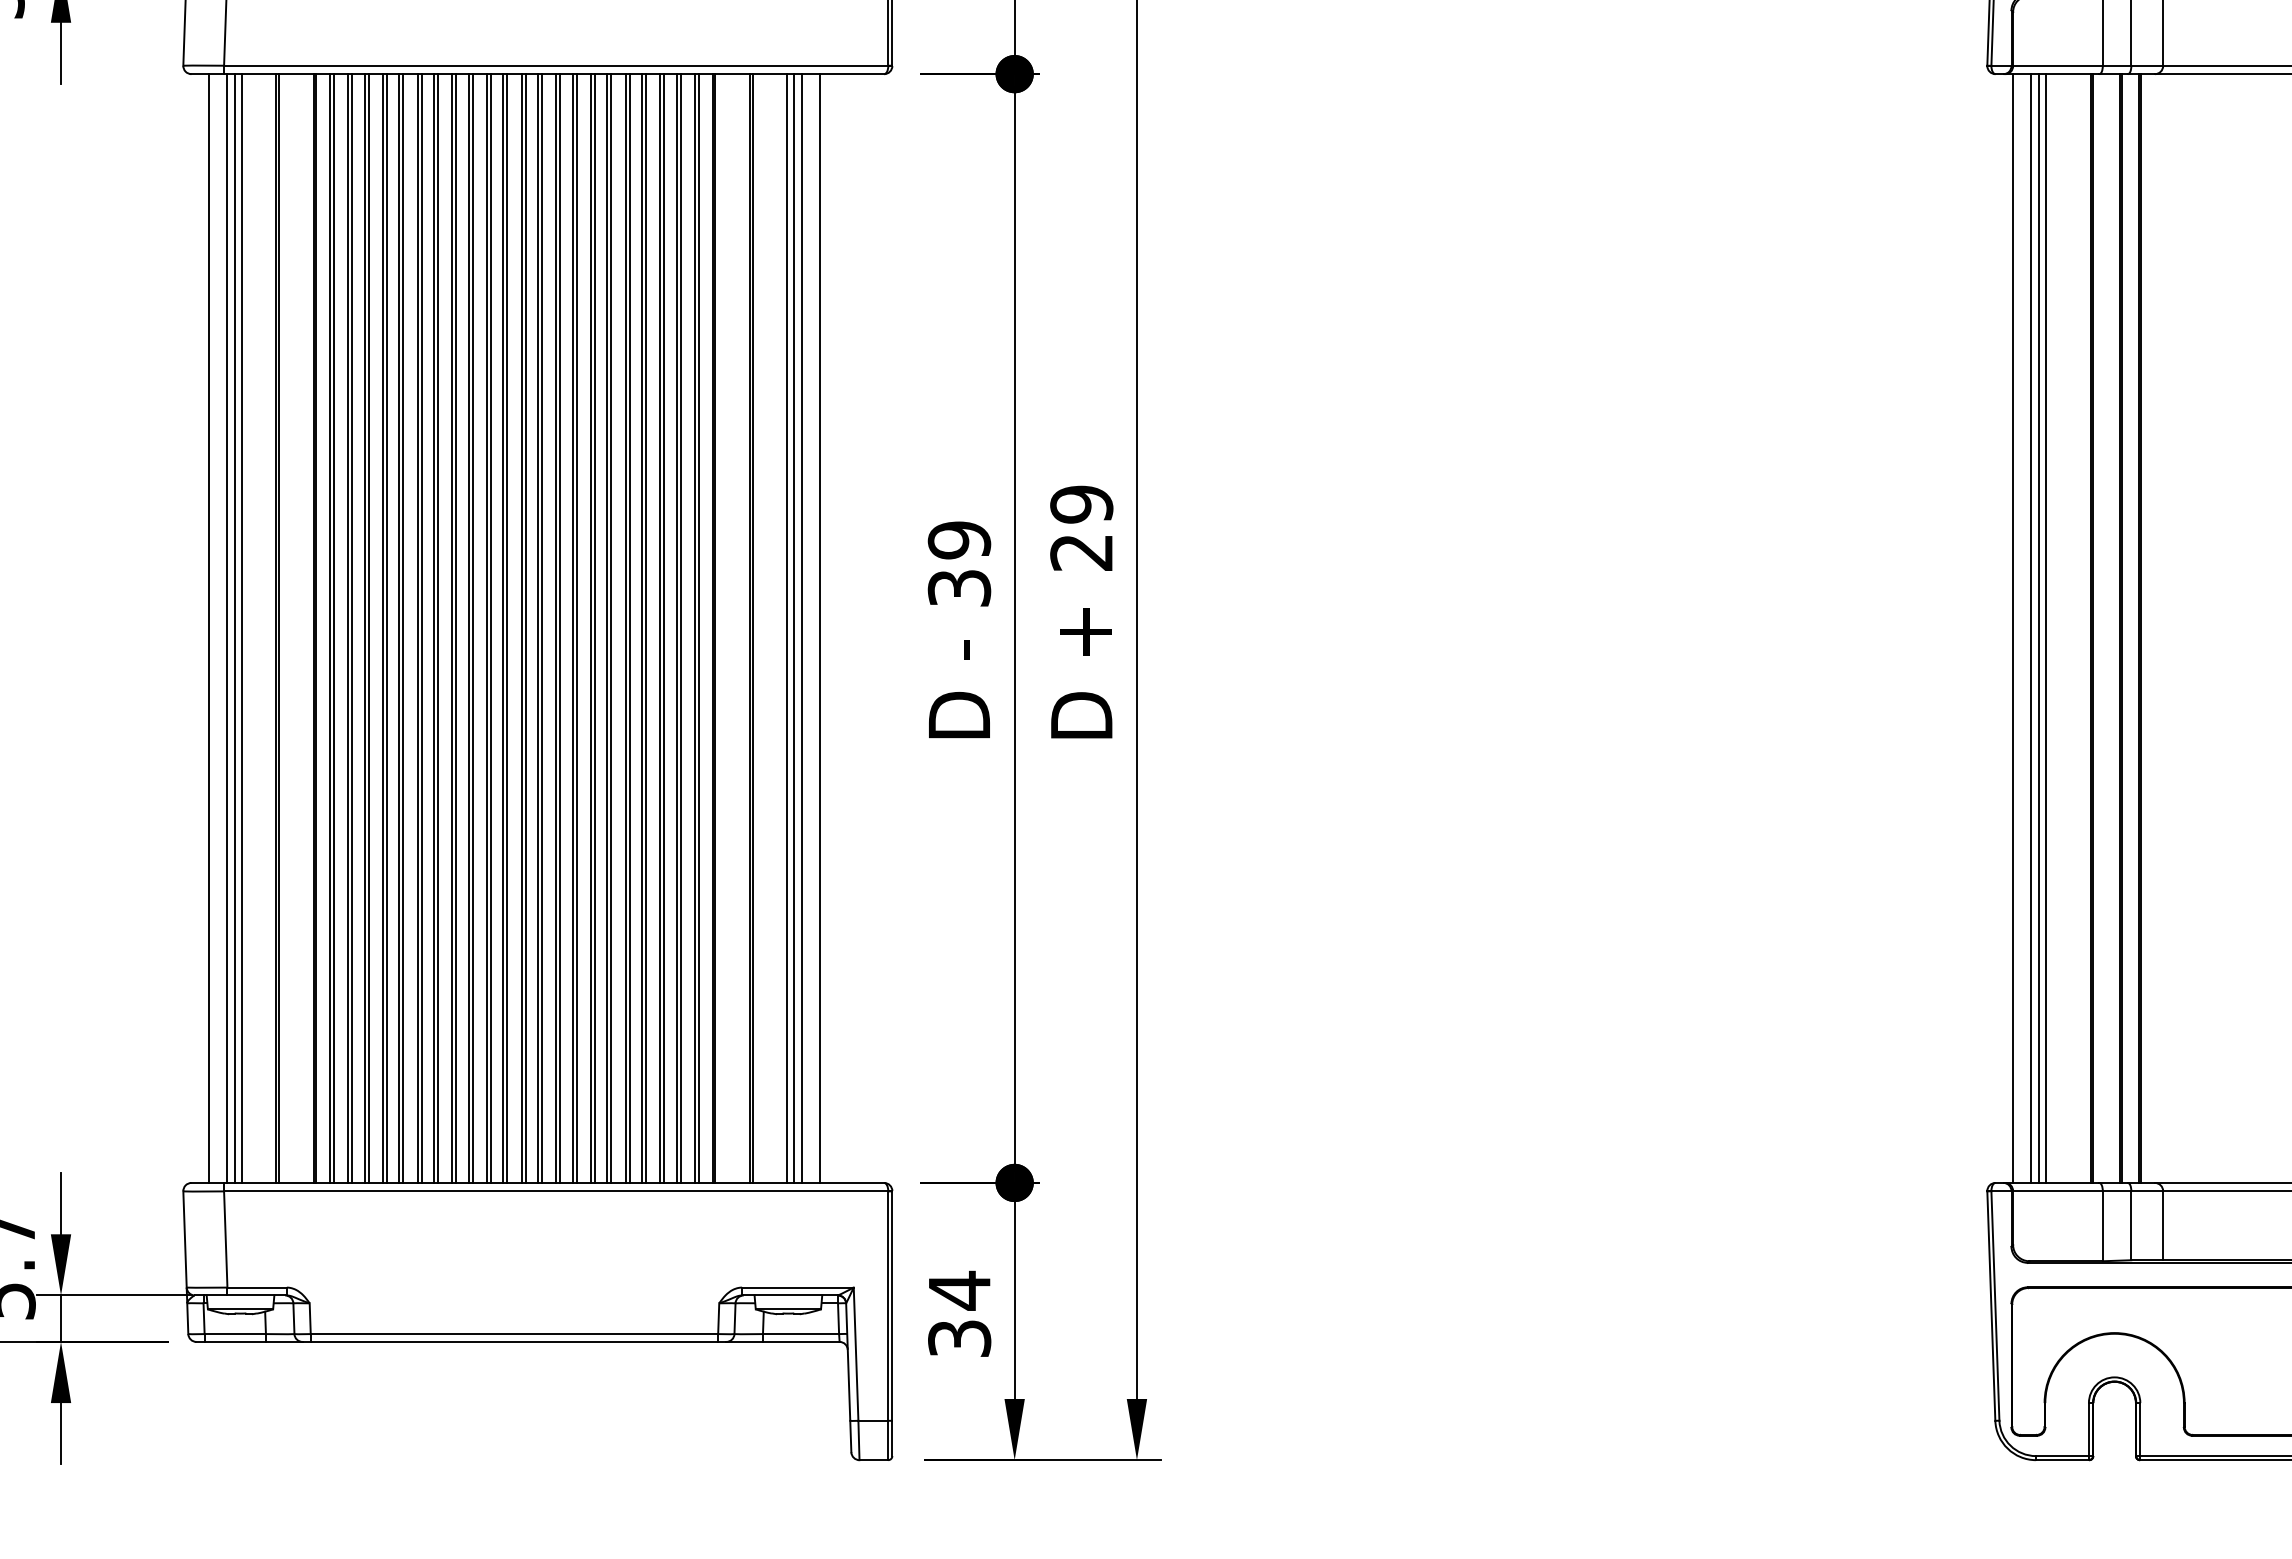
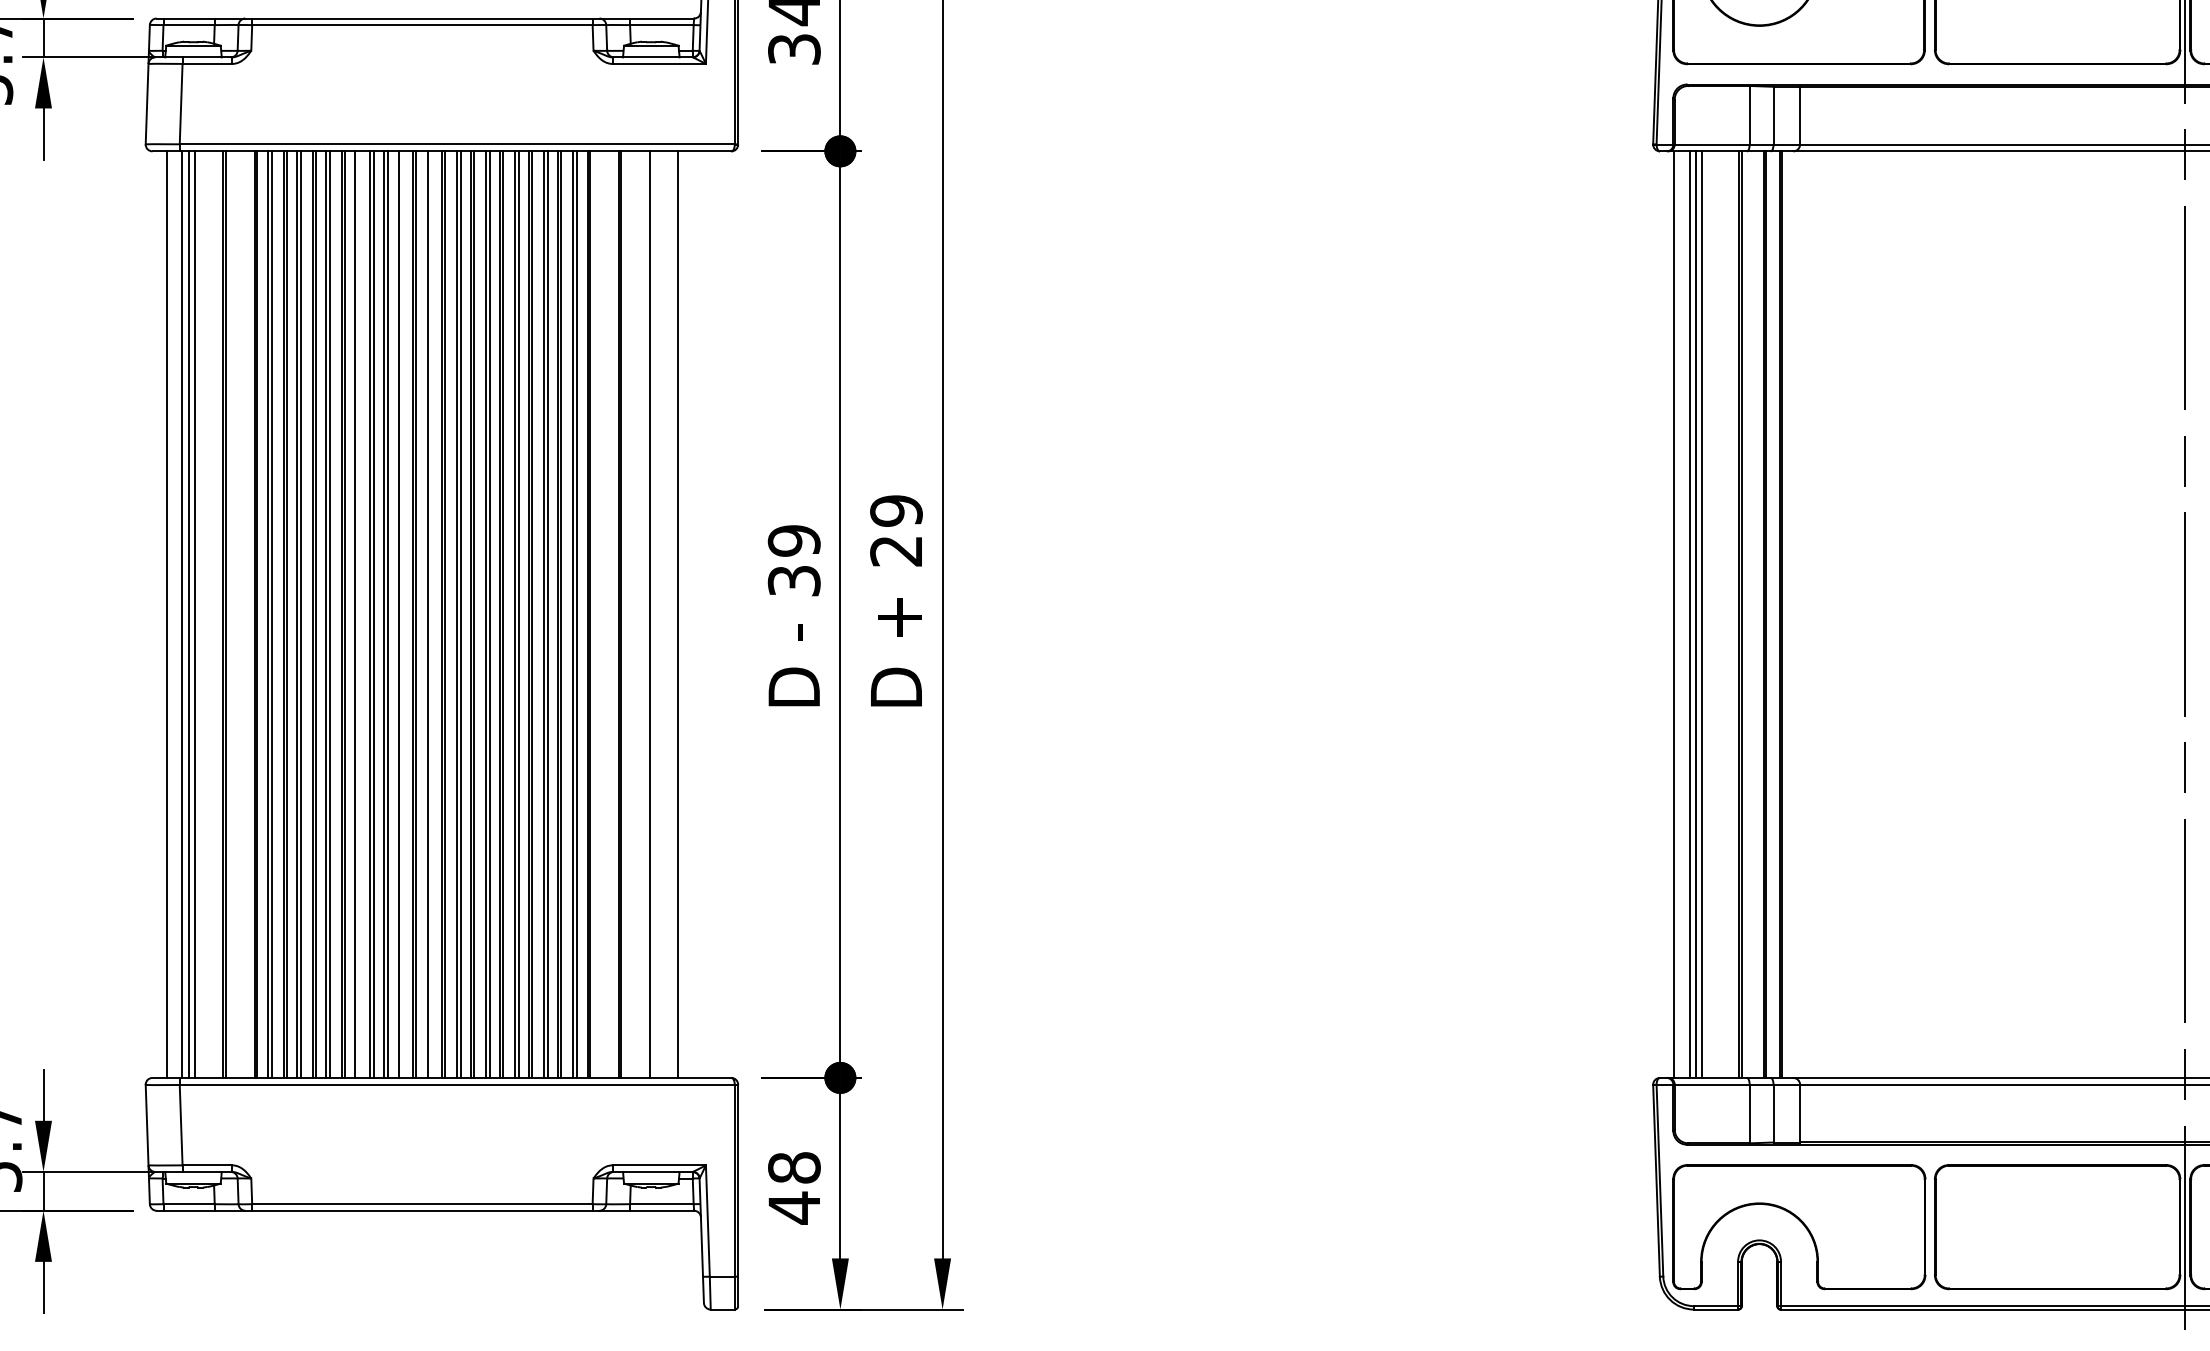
line: (437, 628) -> (358, 614), removed
line: (490, 628) -> (402, 614), removed
line: (525, 628) -> (431, 614), removed
line: (794, 628) -> (656, 614), removed
line: (801, 628) -> (662, 614), removed
text: (959, 1314) -> (794, 1187), 34 -> 48

